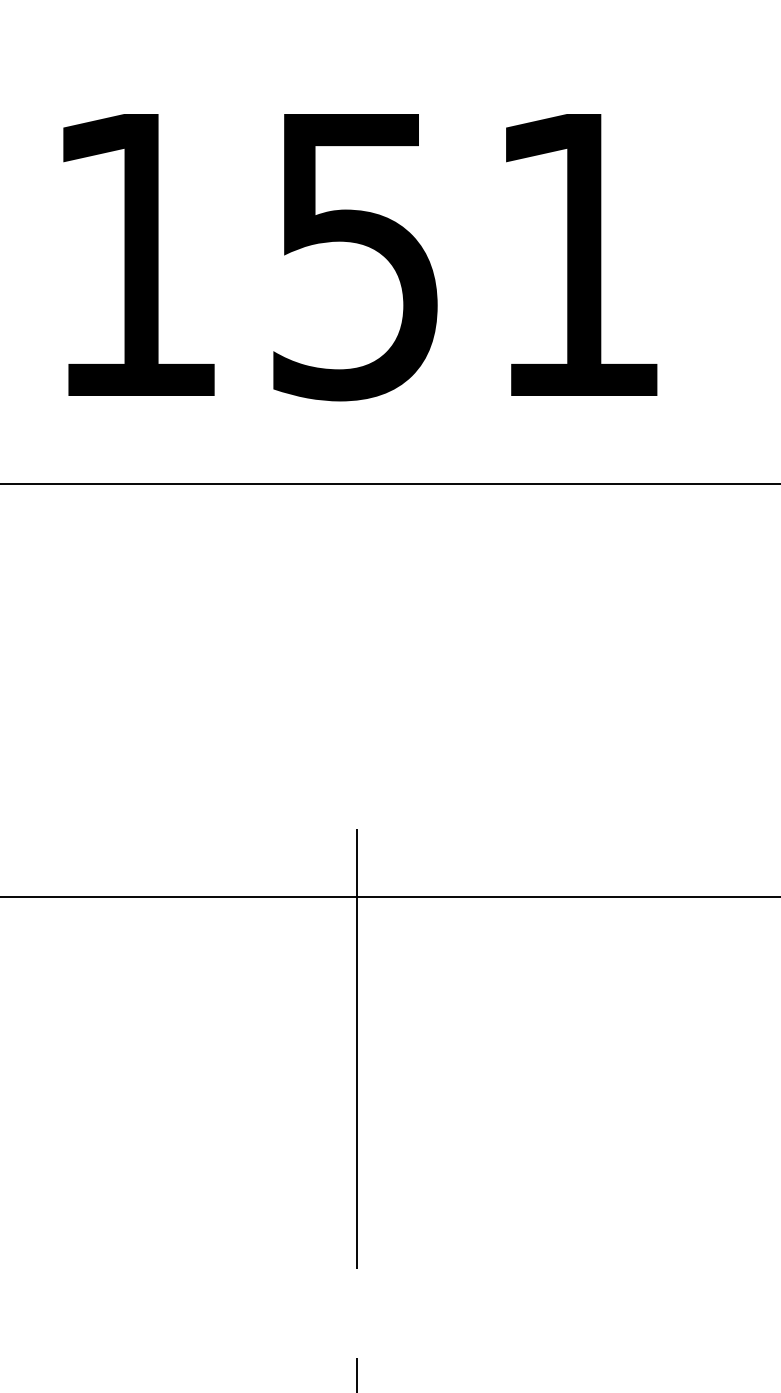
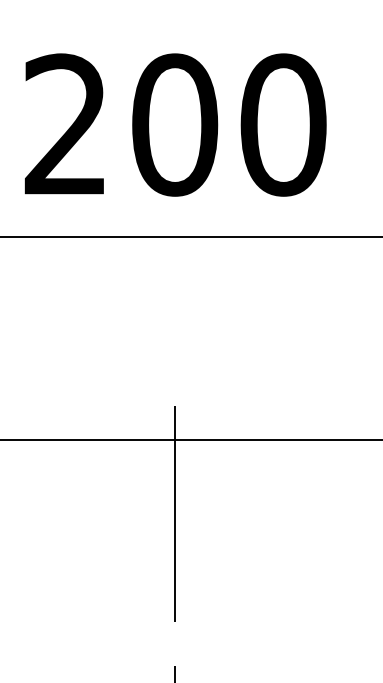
text: (357, 253) -> (175, 124), 151 -> 200

